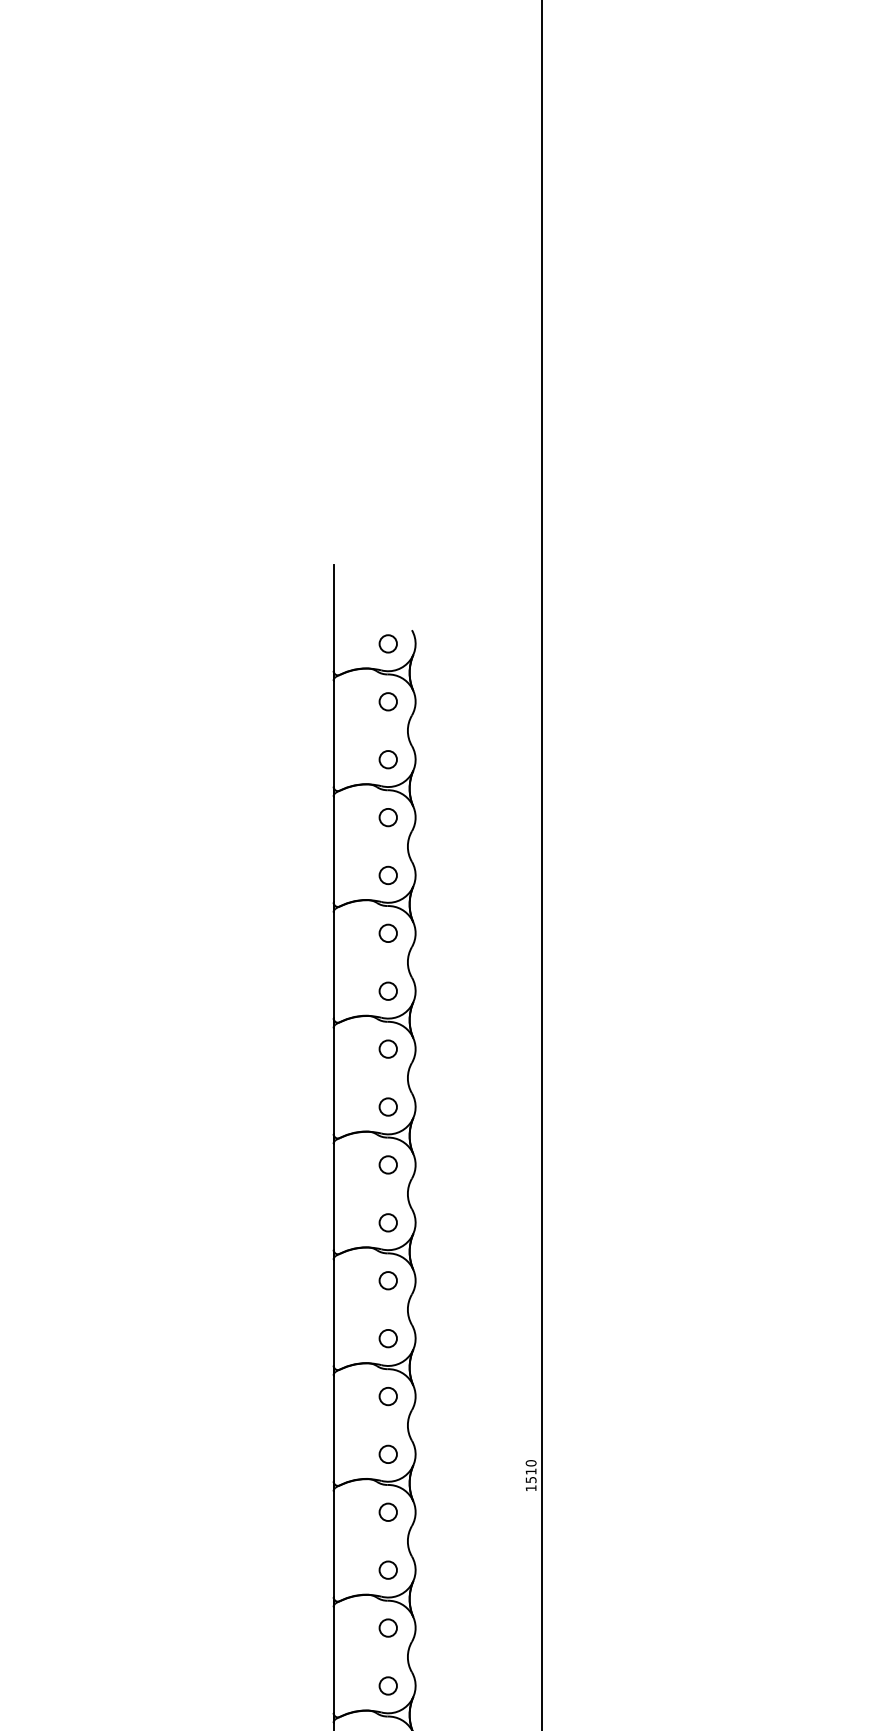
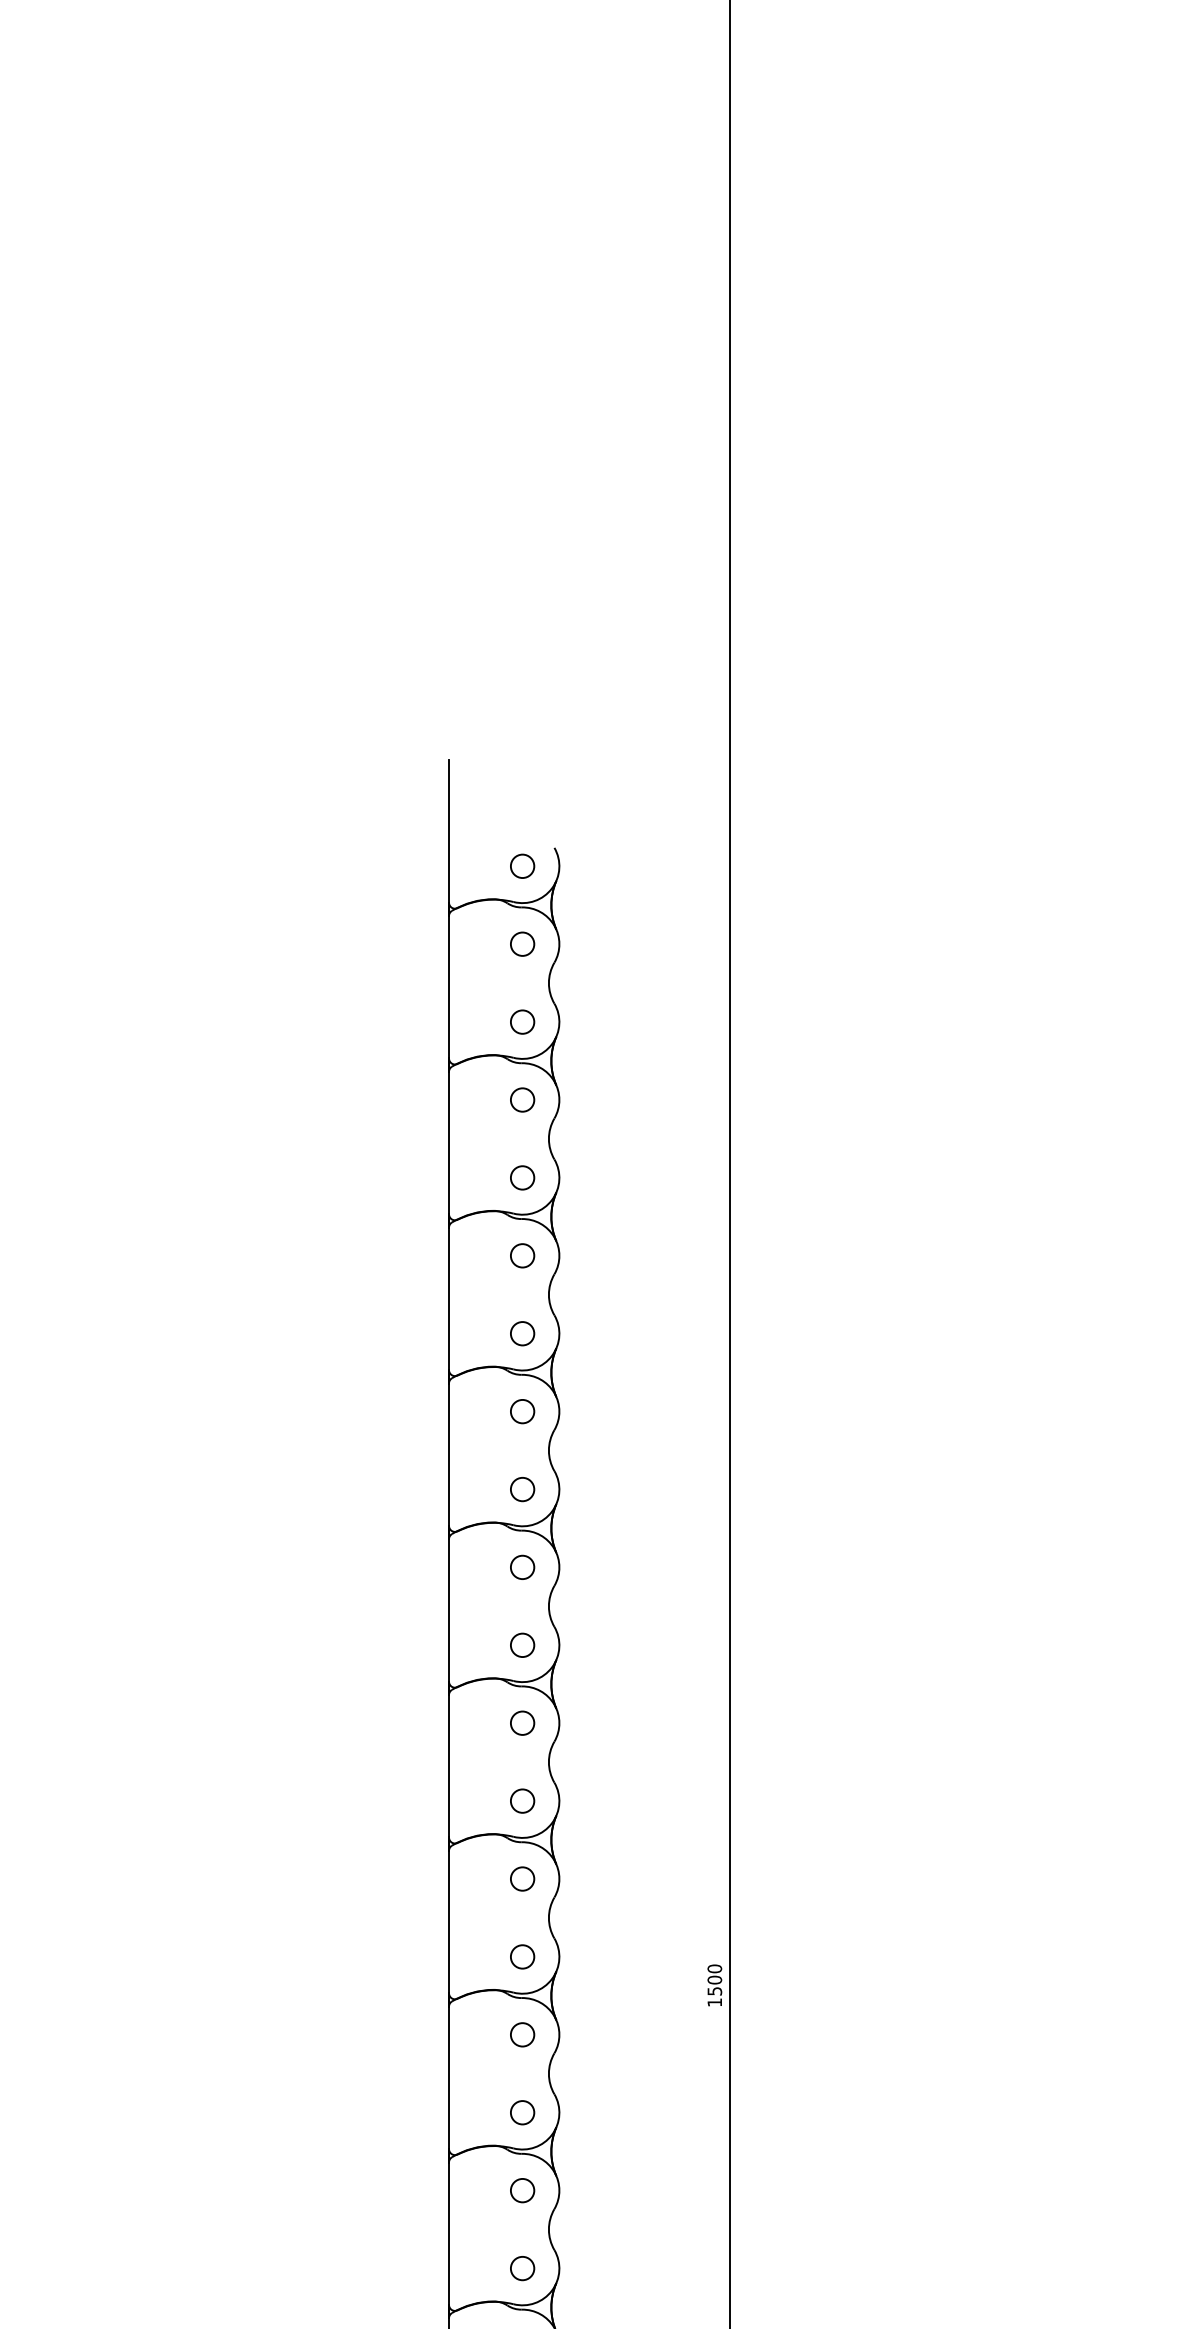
text: (530, 1471) -> (713, 1979), 1510 -> 1500

